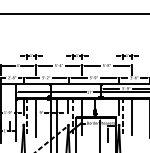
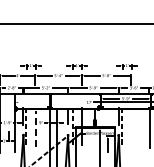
line: (51, 92) -> (51, 102), removed
line: (131, 116) -> (131, 126), removed
line: (35, 118) -> (35, 128), solid -> dashed

